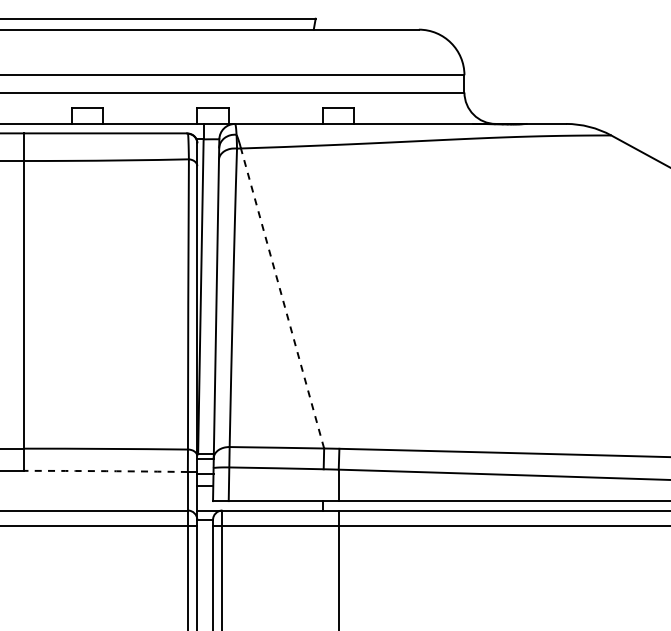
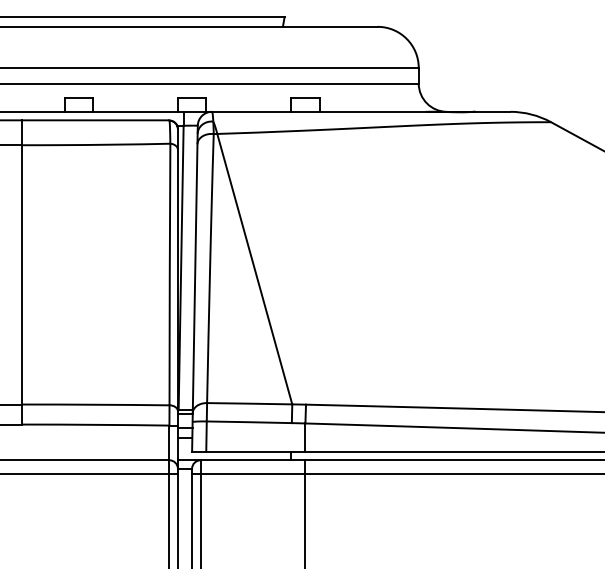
line: (282, 298) -> (254, 269), dashed -> solid
arc: (106, 471) -> (96, 425), dashed -> solid

